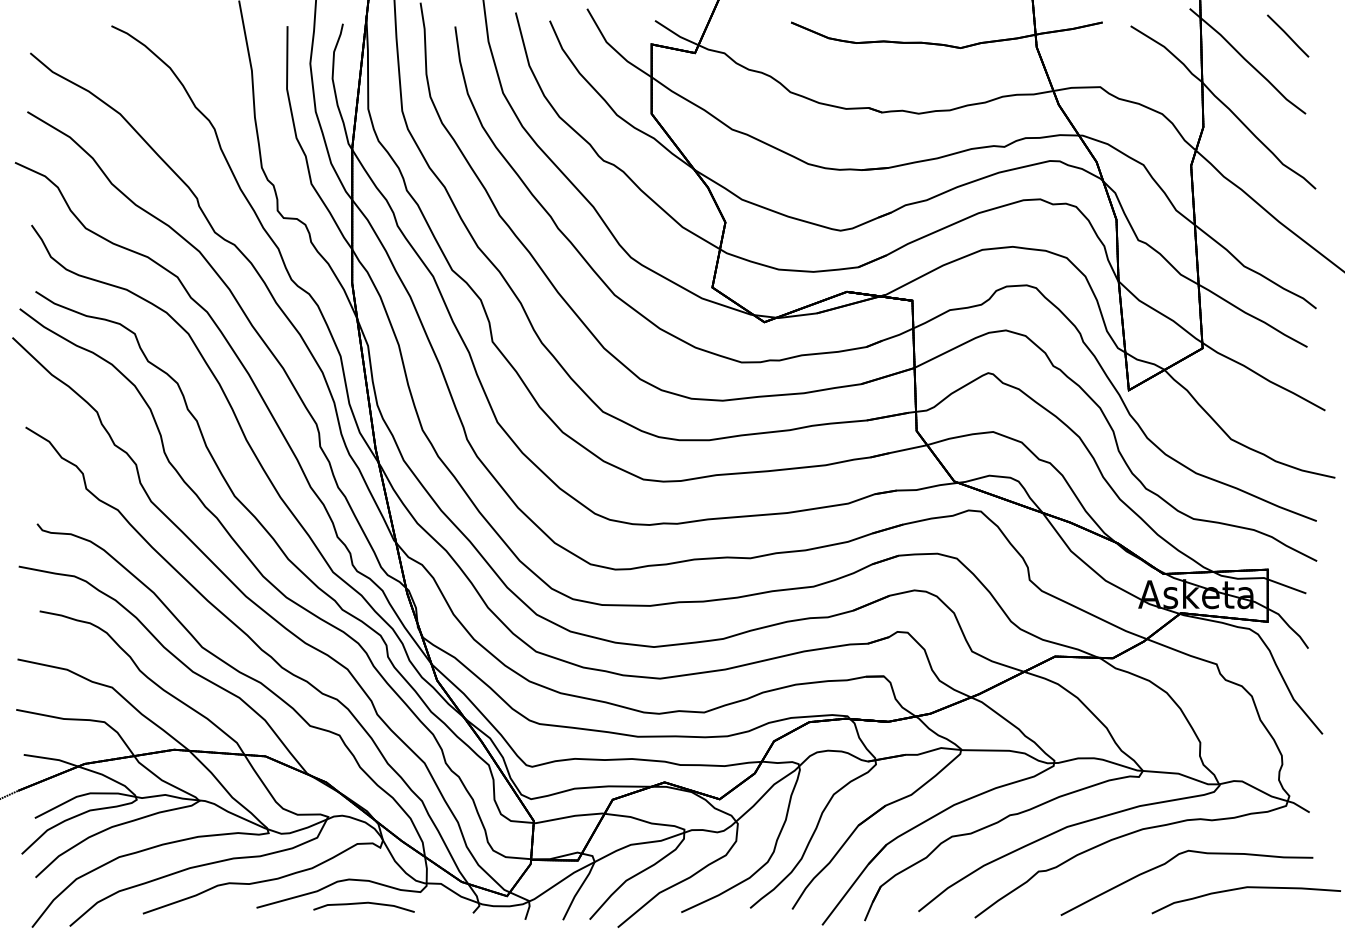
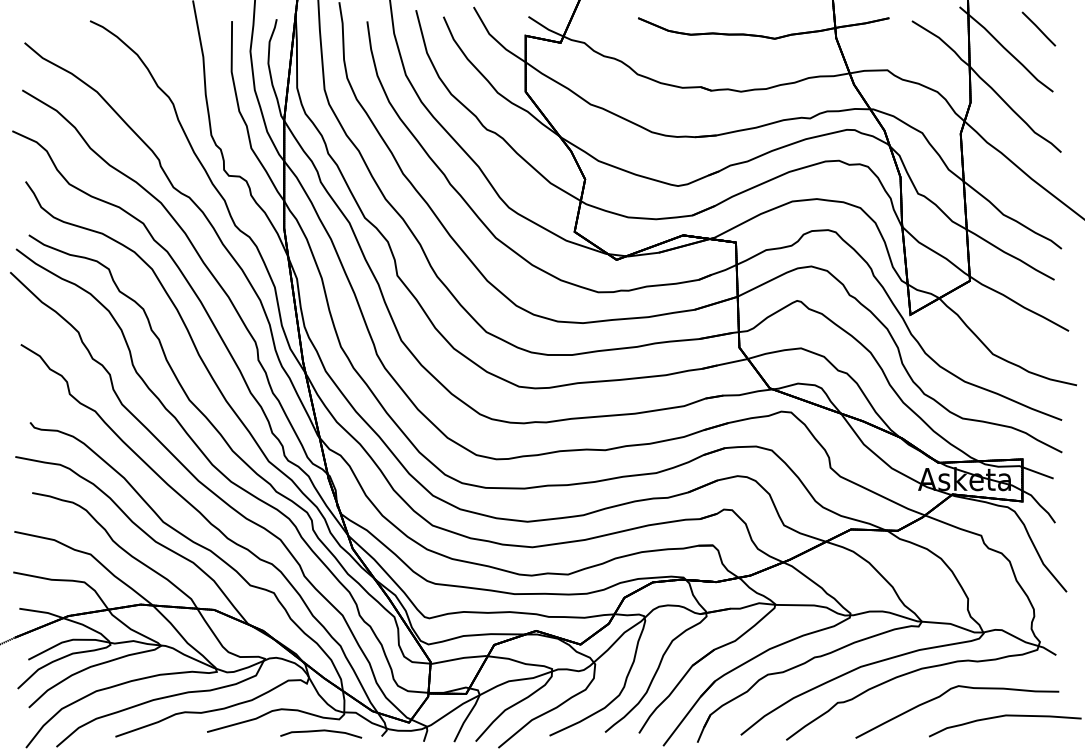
curve: (361, 904) -> (319, 731), moved

